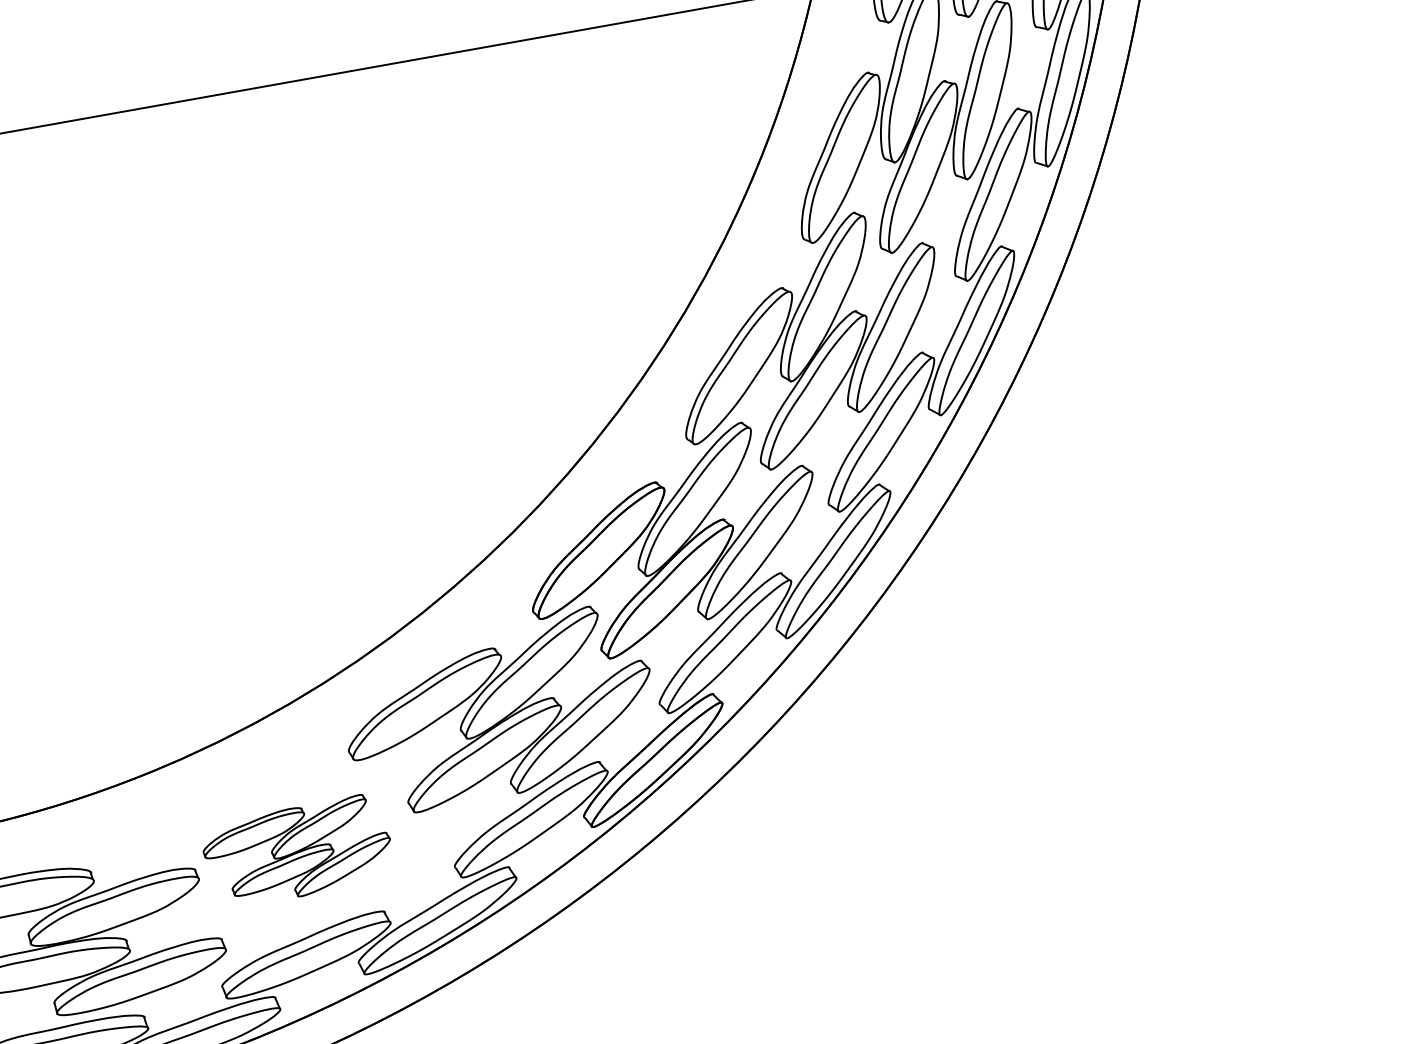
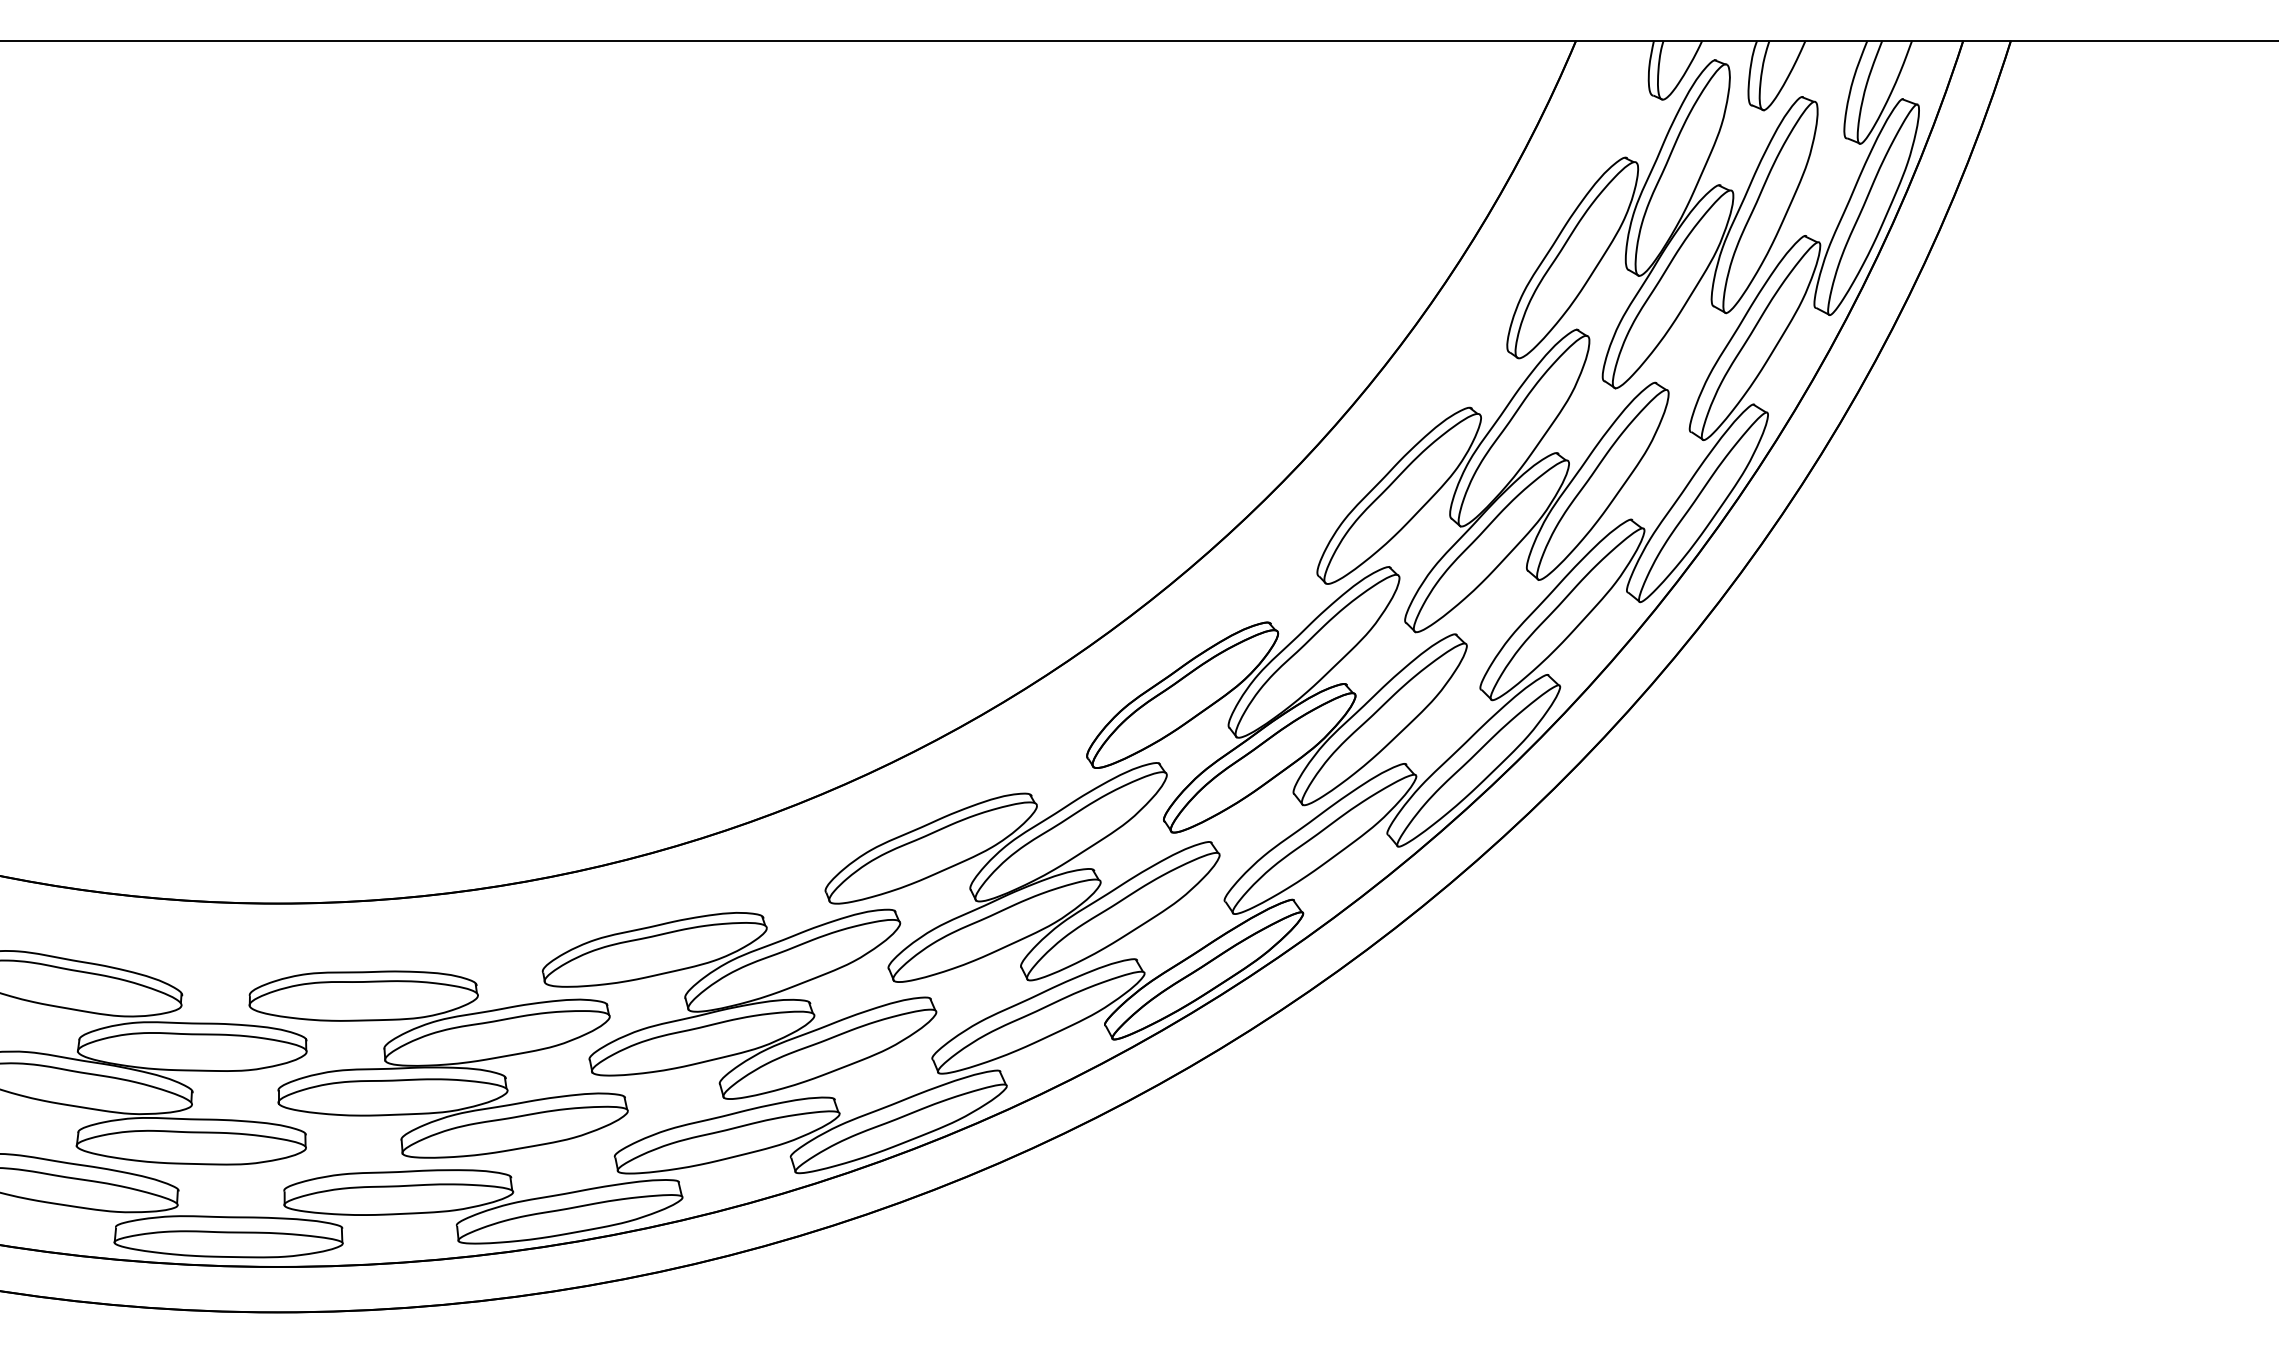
part: (297, 850) -> (739, 1003), size x1.67

